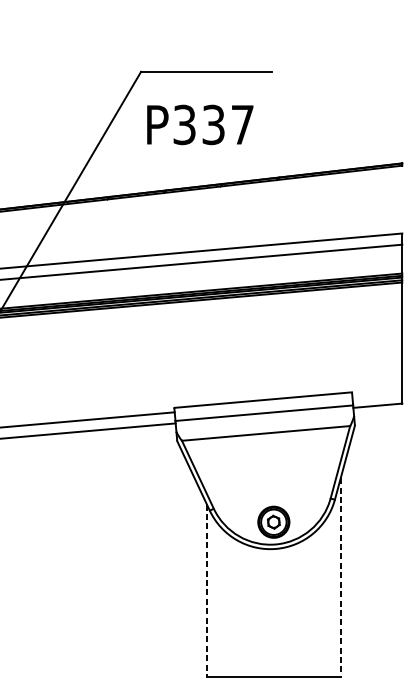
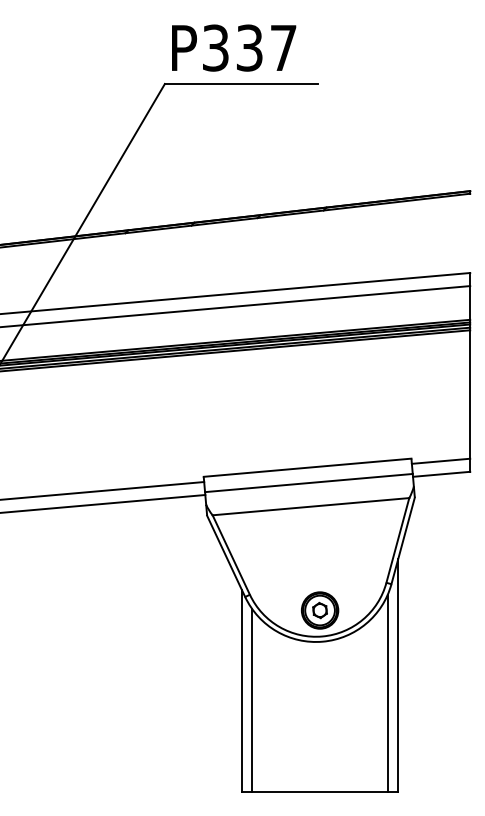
text: (200, 124) -> (234, 47), moved
line: (376, 393) -> (440, 460), added
line: (340, 577) -> (398, 675), dashed -> solid
line: (206, 590) -> (241, 690), dashed -> solid
line: (331, 592) -> (387, 692), added
line: (216, 599) -> (252, 700), added

